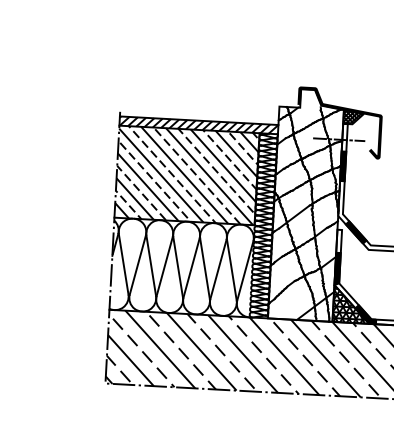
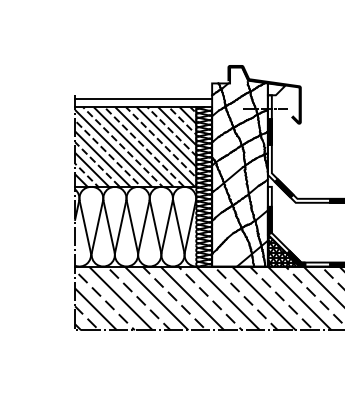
hatch: (352, 117) -> (275, 89), removed
hatch: (198, 125) -> (143, 103), removed

